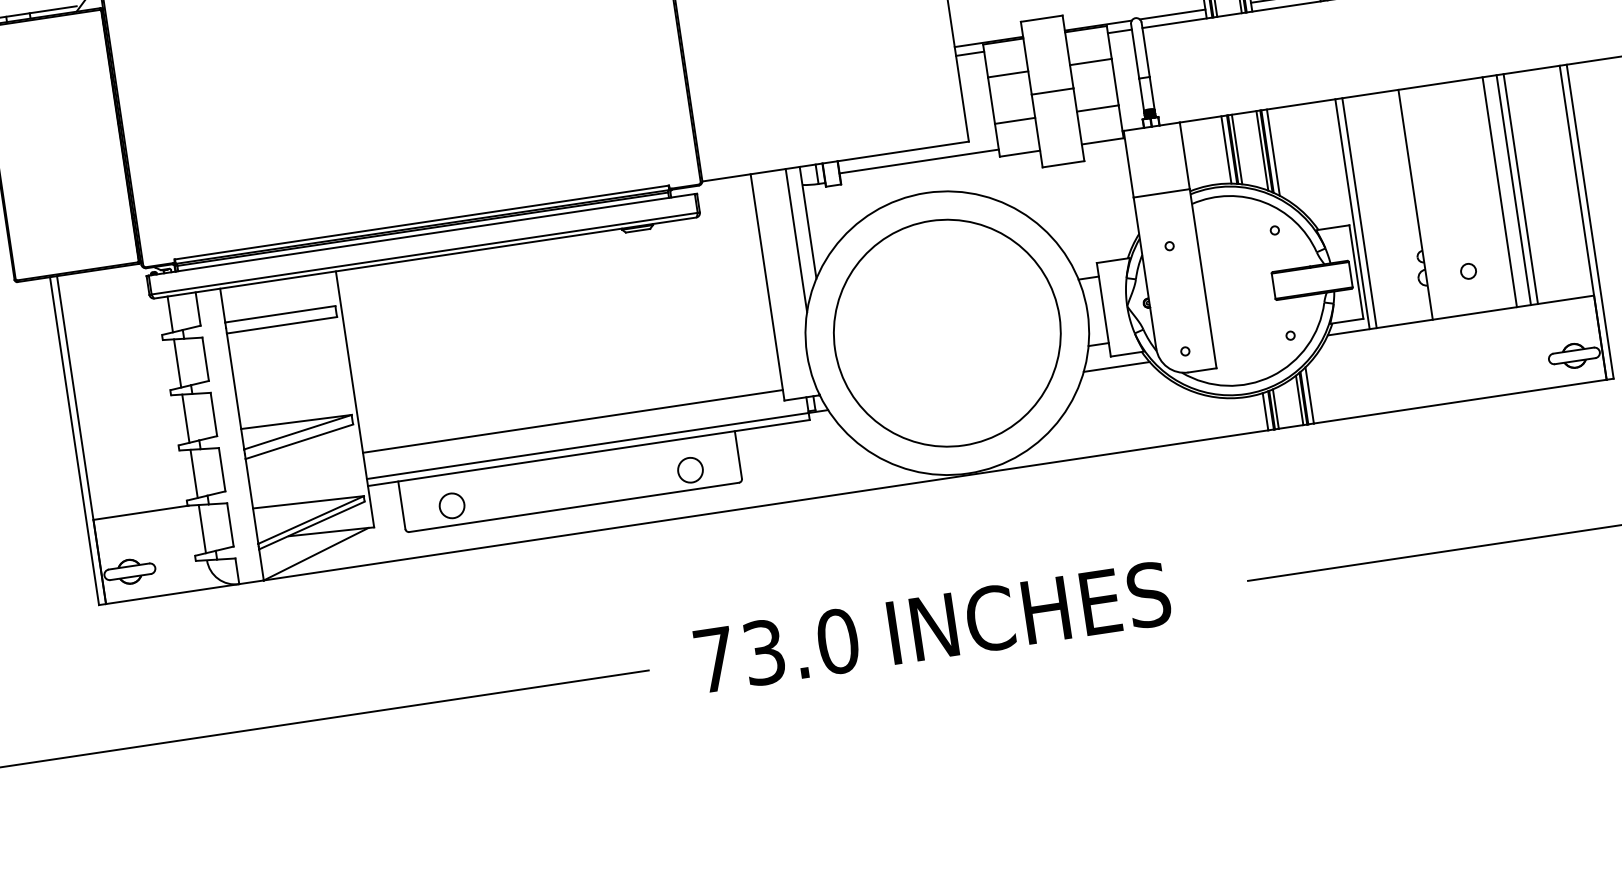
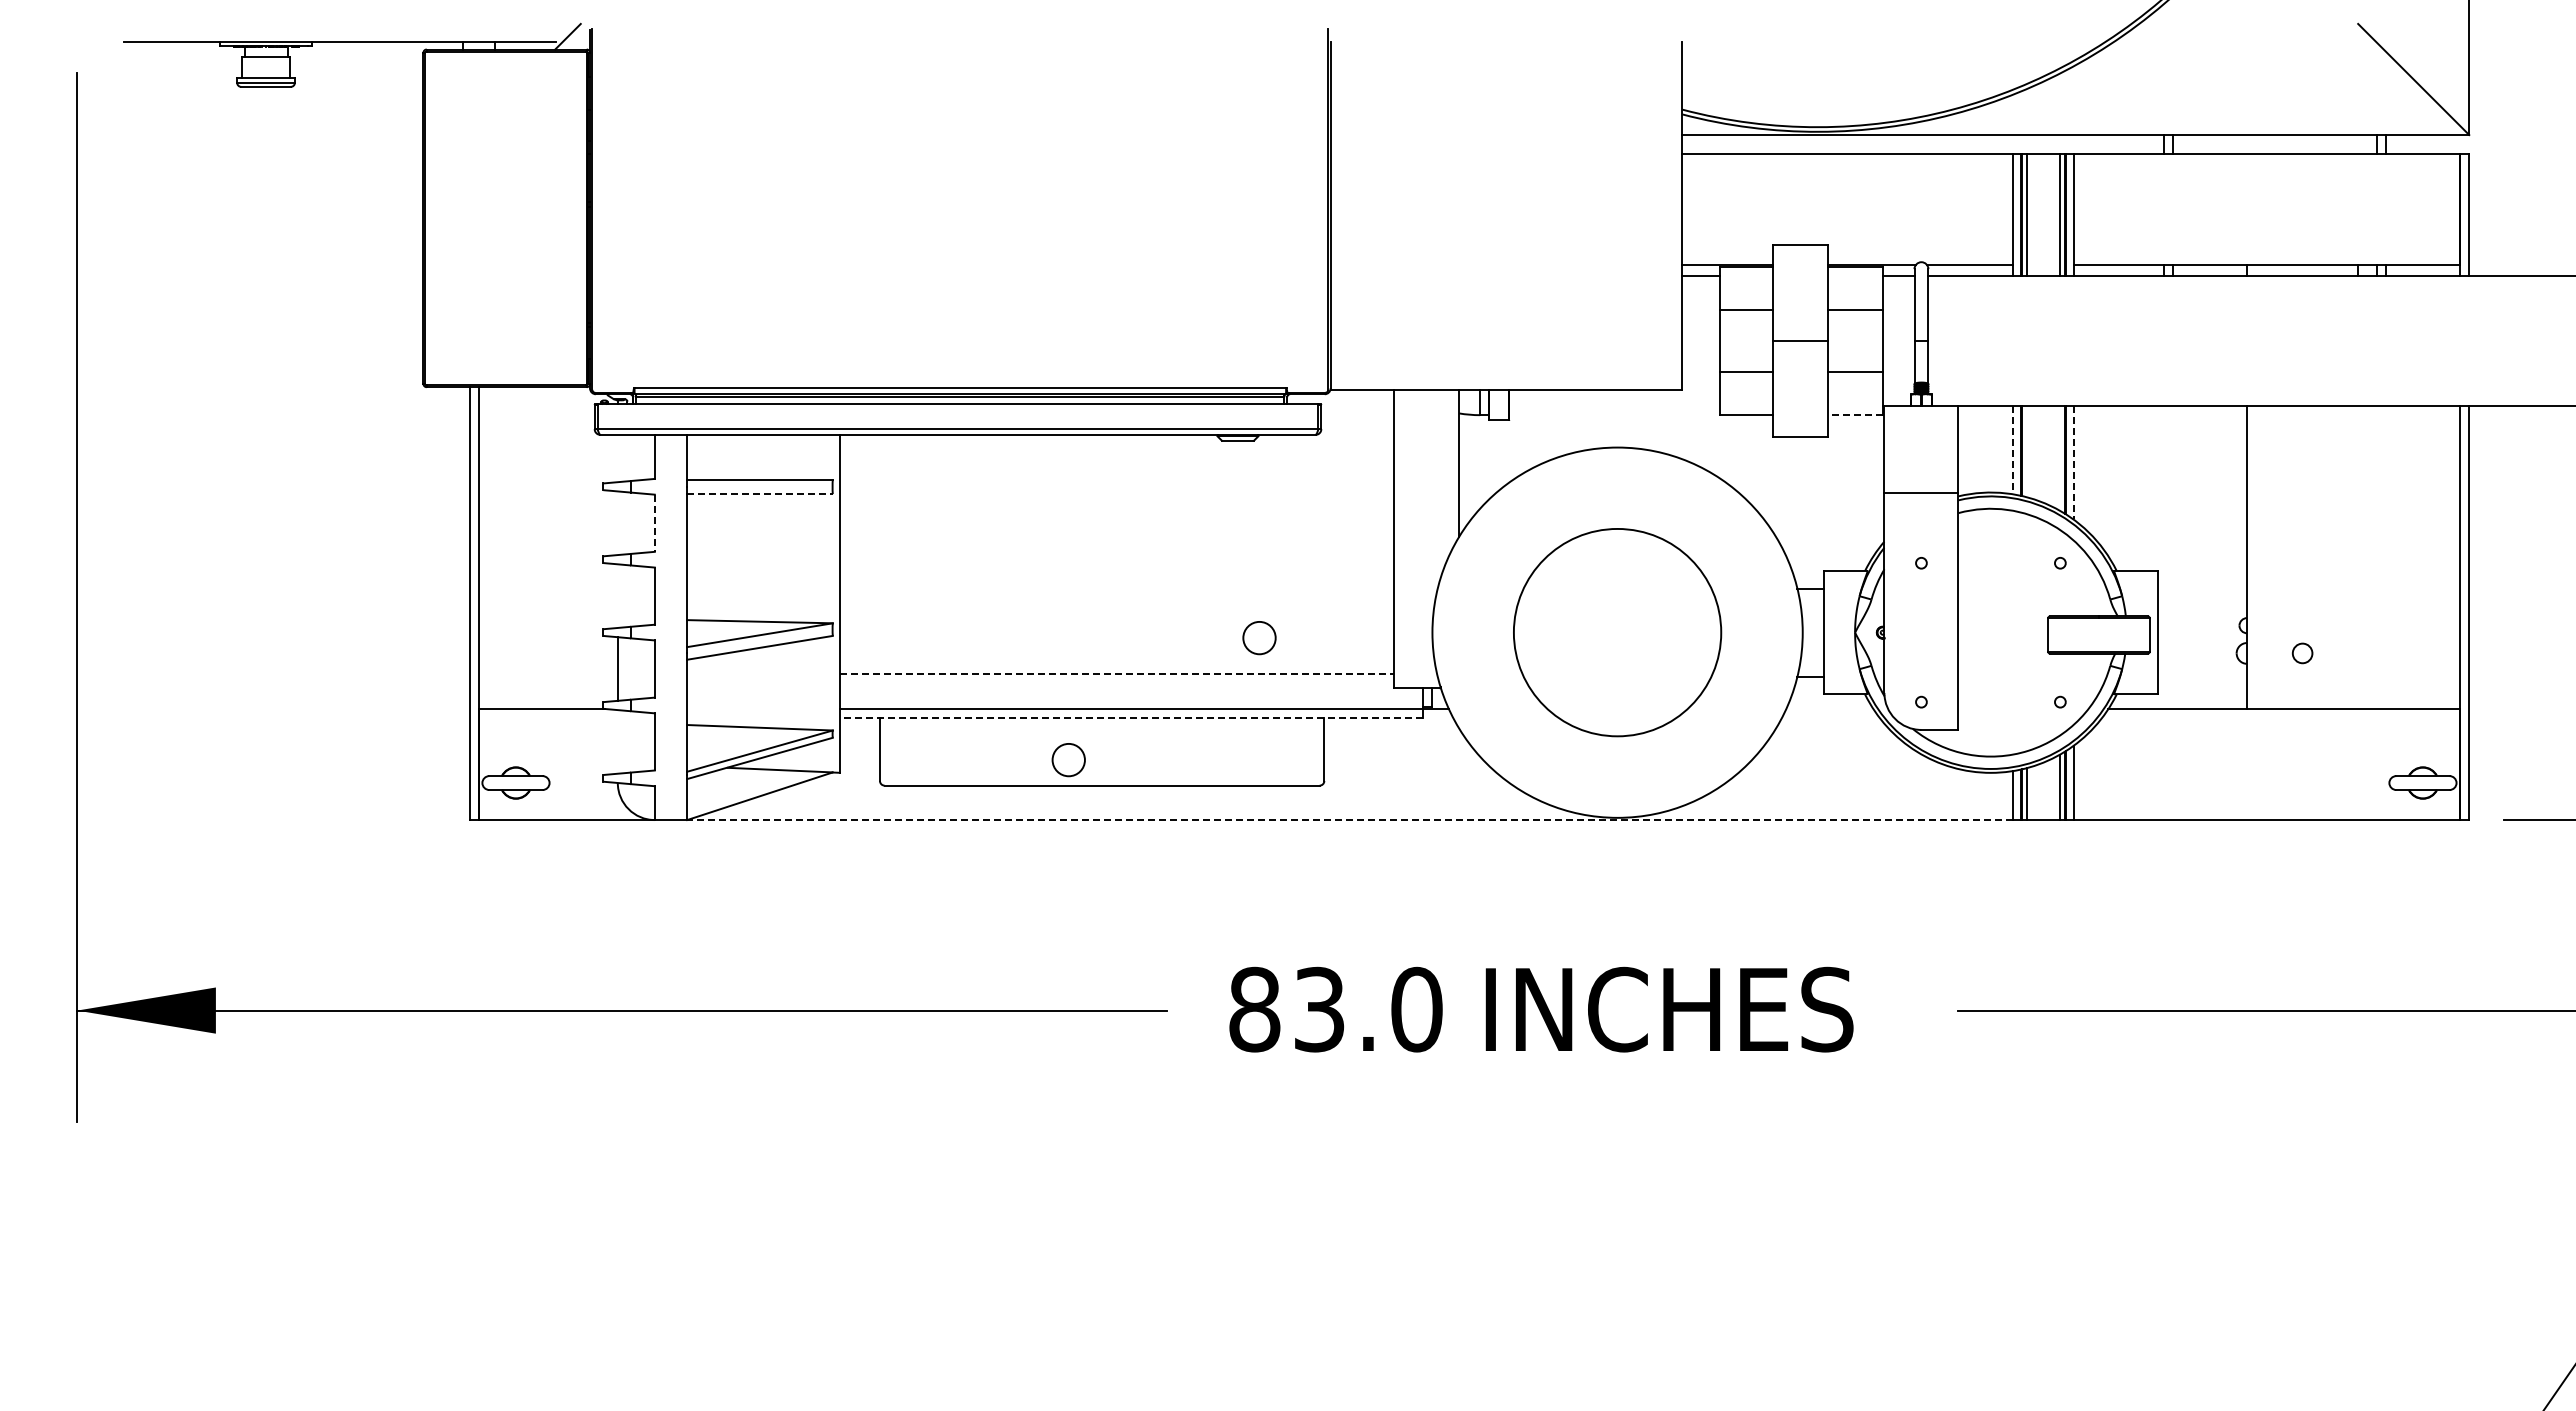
line: (1102, 140) -> (1855, 414), solid -> dashed
line: (1237, 149) -> (2027, 451), removed
line: (1226, 150) -> (2013, 450), solid -> dashed
line: (1262, 150) -> (2059, 457), removed
line: (1273, 152) -> (2073, 462), solid -> dashed
line: (919, 161) -> (1614, 405), removed
line: (1520, 188) -> (2385, 556), removed
line: (1513, 189) -> (2376, 556), removed
line: (1499, 191) -> (2358, 556), removed
line: (1359, 212) -> (2173, 556), removed
line: (1352, 213) -> (2163, 556), removed
line: (796, 240) -> (1440, 483), removed
line: (170, 314) -> (617, 458), removed
line: (282, 325) -> (760, 494), solid -> dashed
circle: (947, 333) -> (1617, 632), size x0.7
line: (205, 359) -> (654, 523), solid -> dashed
line: (177, 363) -> (617, 523), removed
line: (1116, 366) -> (1829, 708), removed
line: (185, 418) -> (617, 595), removed
line: (573, 421) -> (1117, 674), solid -> dashed
line: (588, 453) -> (1131, 718), solid -> dashed
circle: (690, 470) -> (1259, 638), moved
line: (765, 505) -> (1349, 820), solid -> dashed
circle: (451, 506) -> (1068, 760), moved
line: (202, 528) -> (617, 741), removed
text: (714, 659) -> (1254, 1009), 73.0 -> 83.0

